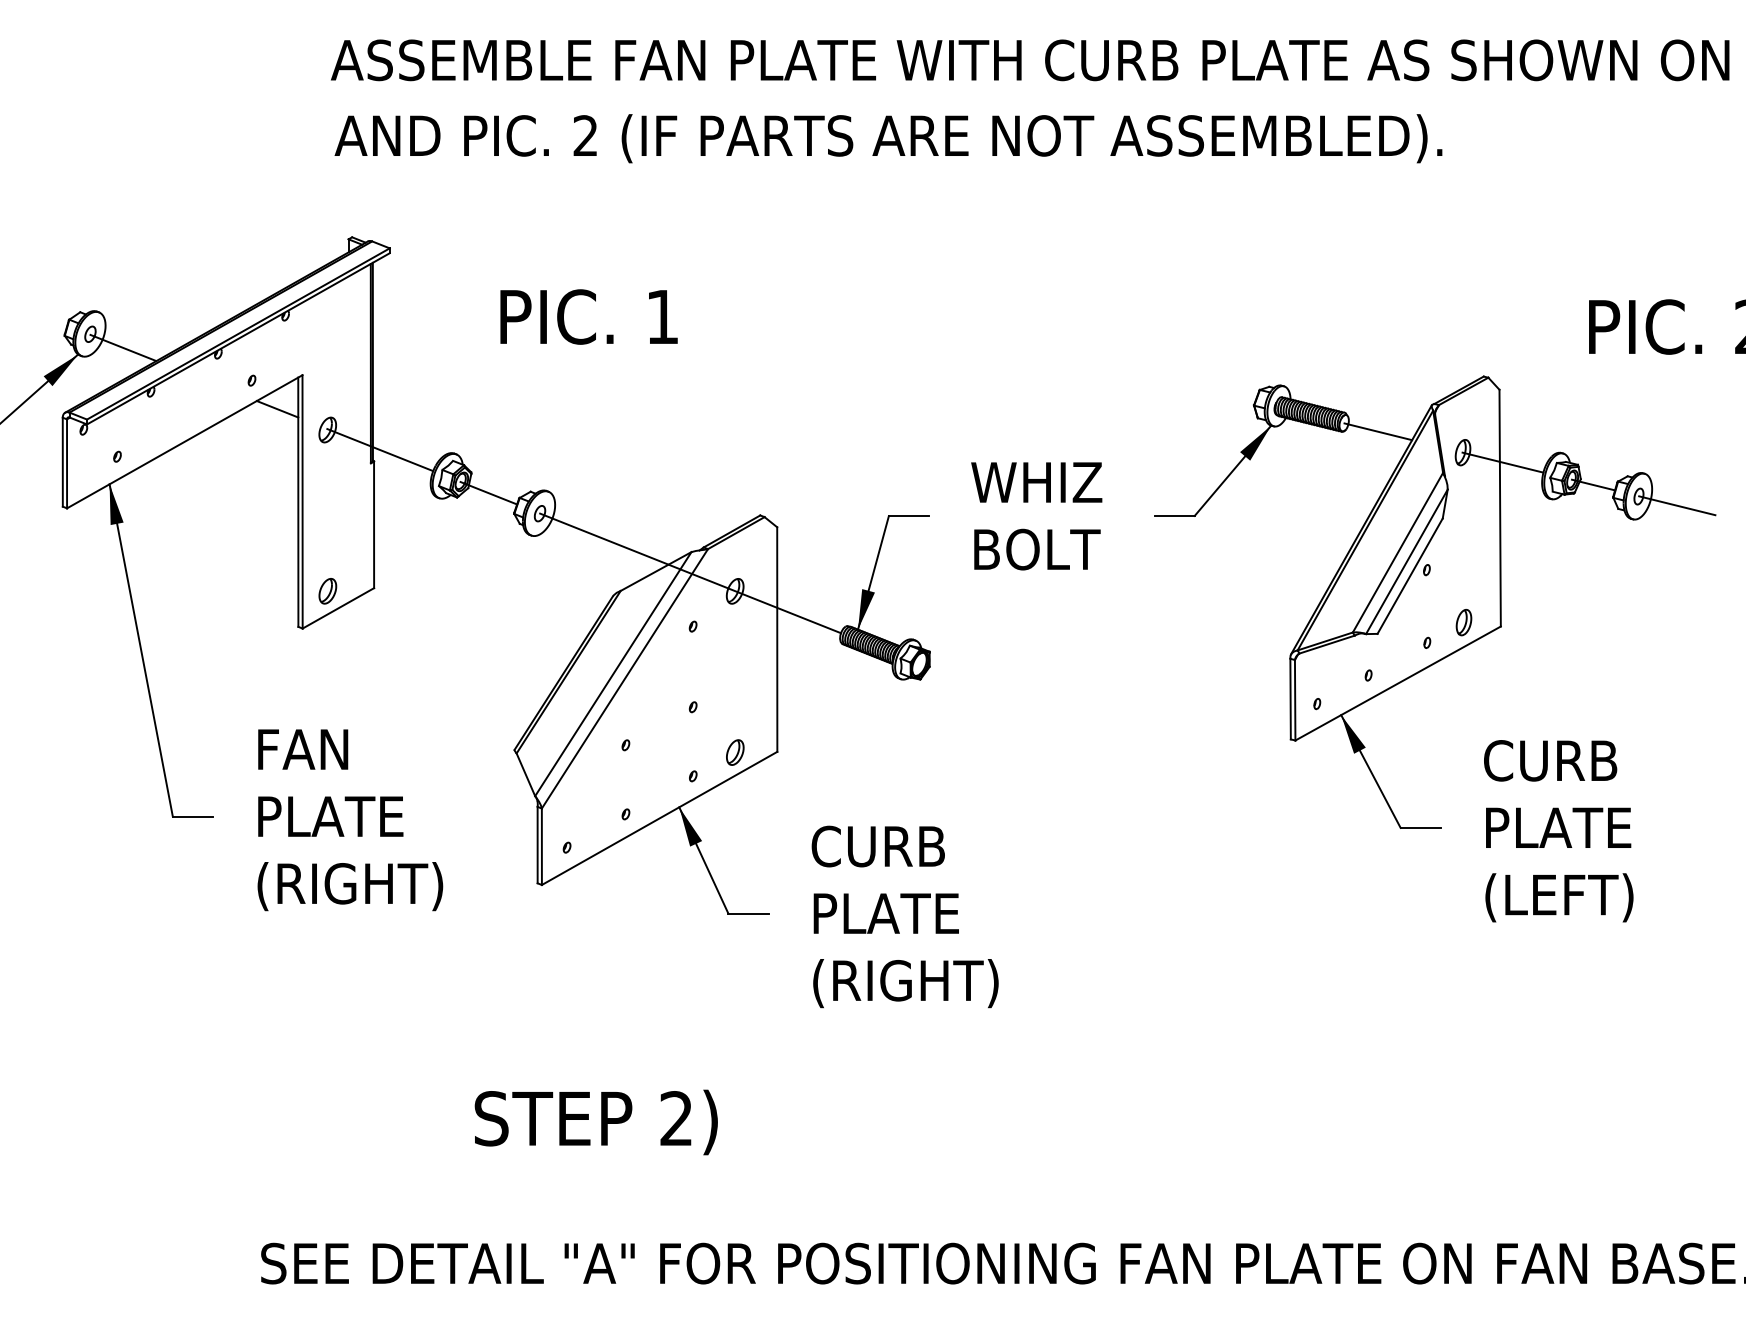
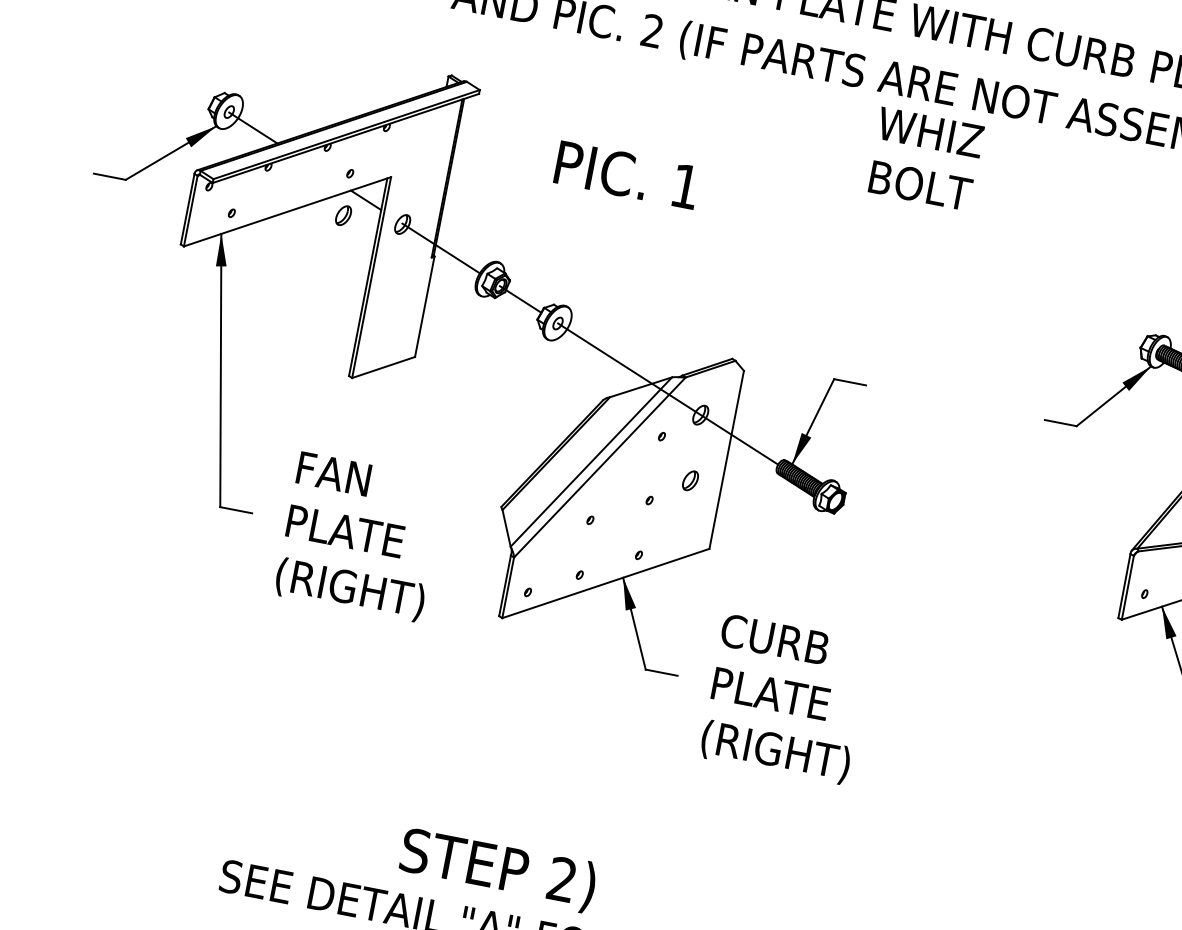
text: (1036, 516) -> (925, 159), moved
part: (327, 591) -> (343, 215), moved
part: (735, 752) -> (690, 480), moved
text: (595, 1122) -> (497, 870), moved

